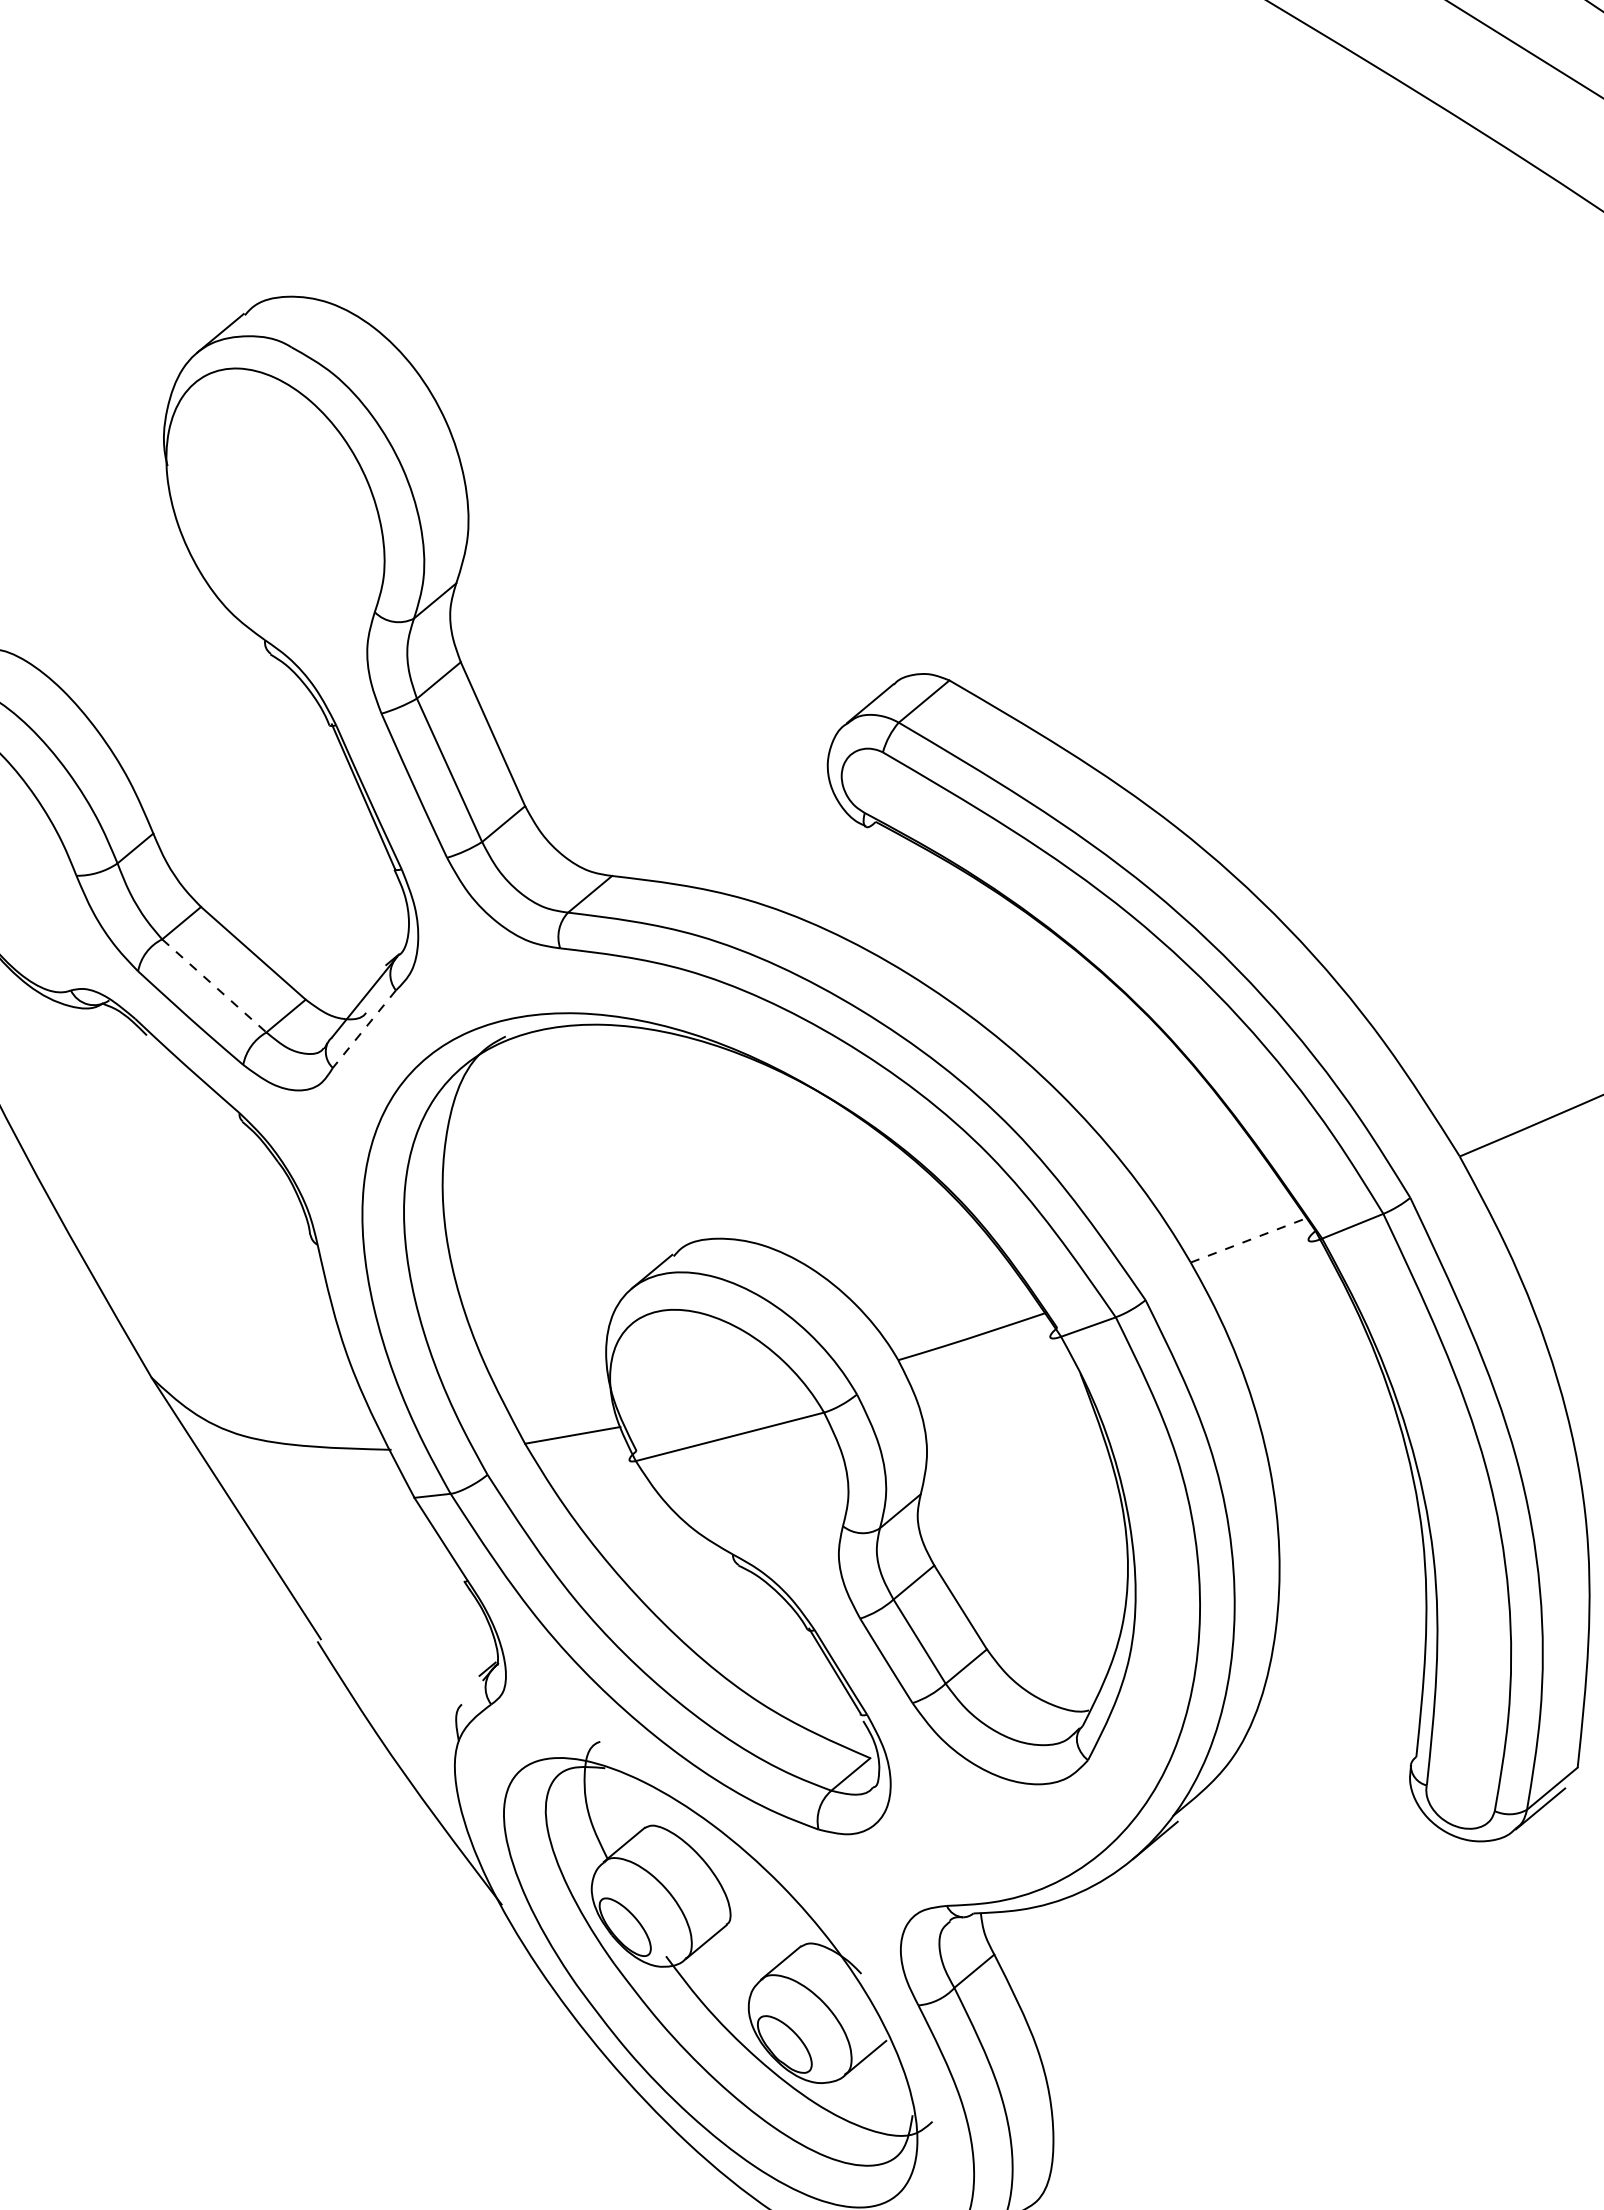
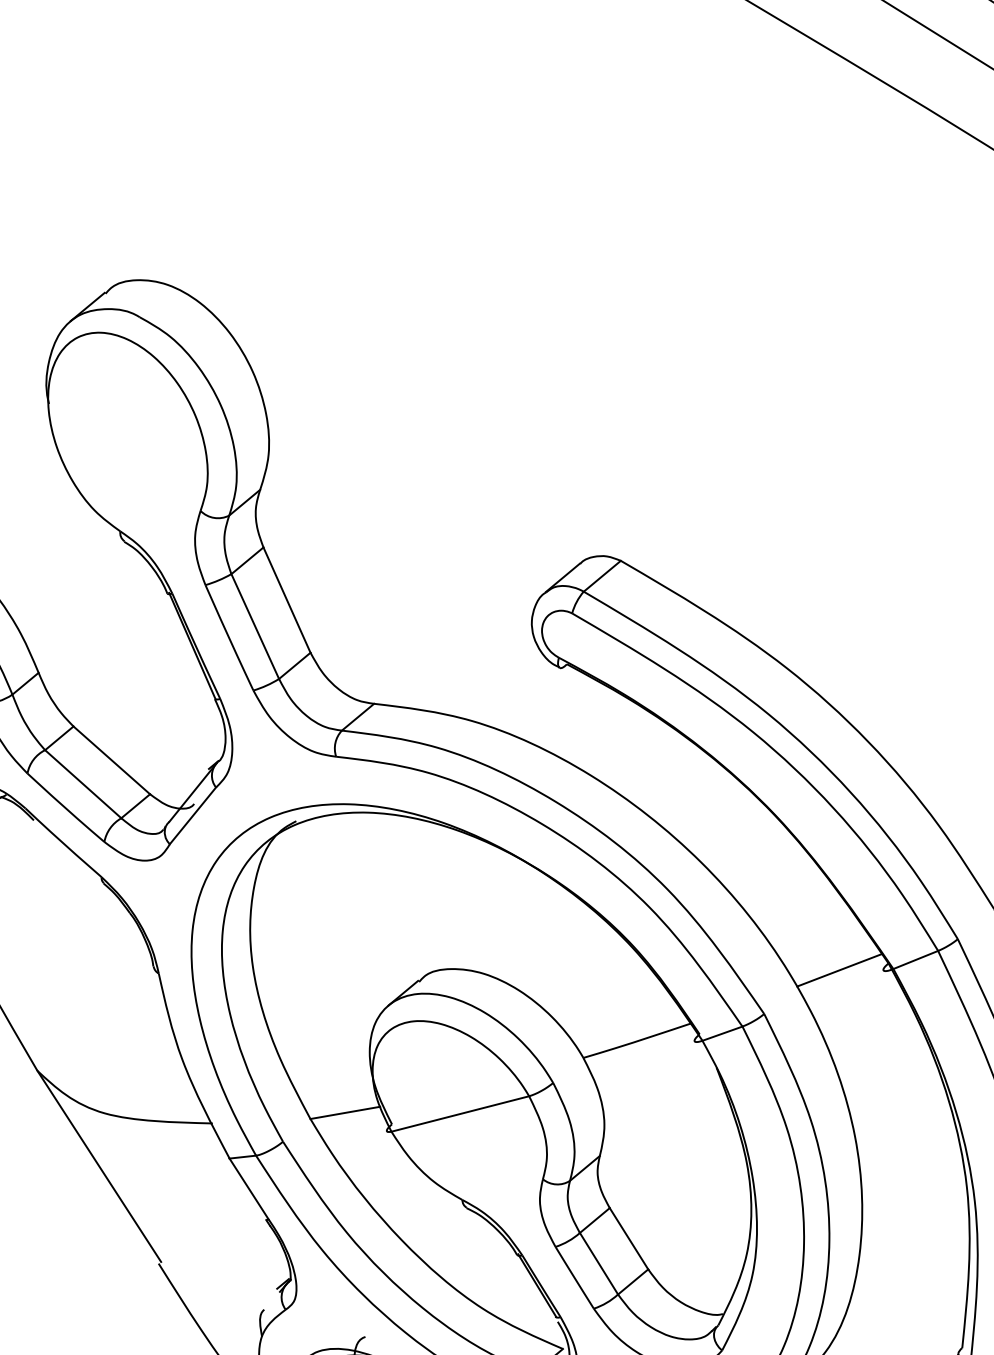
line: (214, 985) -> (83, 783), dashed -> solid
line: (364, 1029) -> (193, 816), dashed -> solid
line: (1248, 1240) -> (839, 970), dashed -> solid

